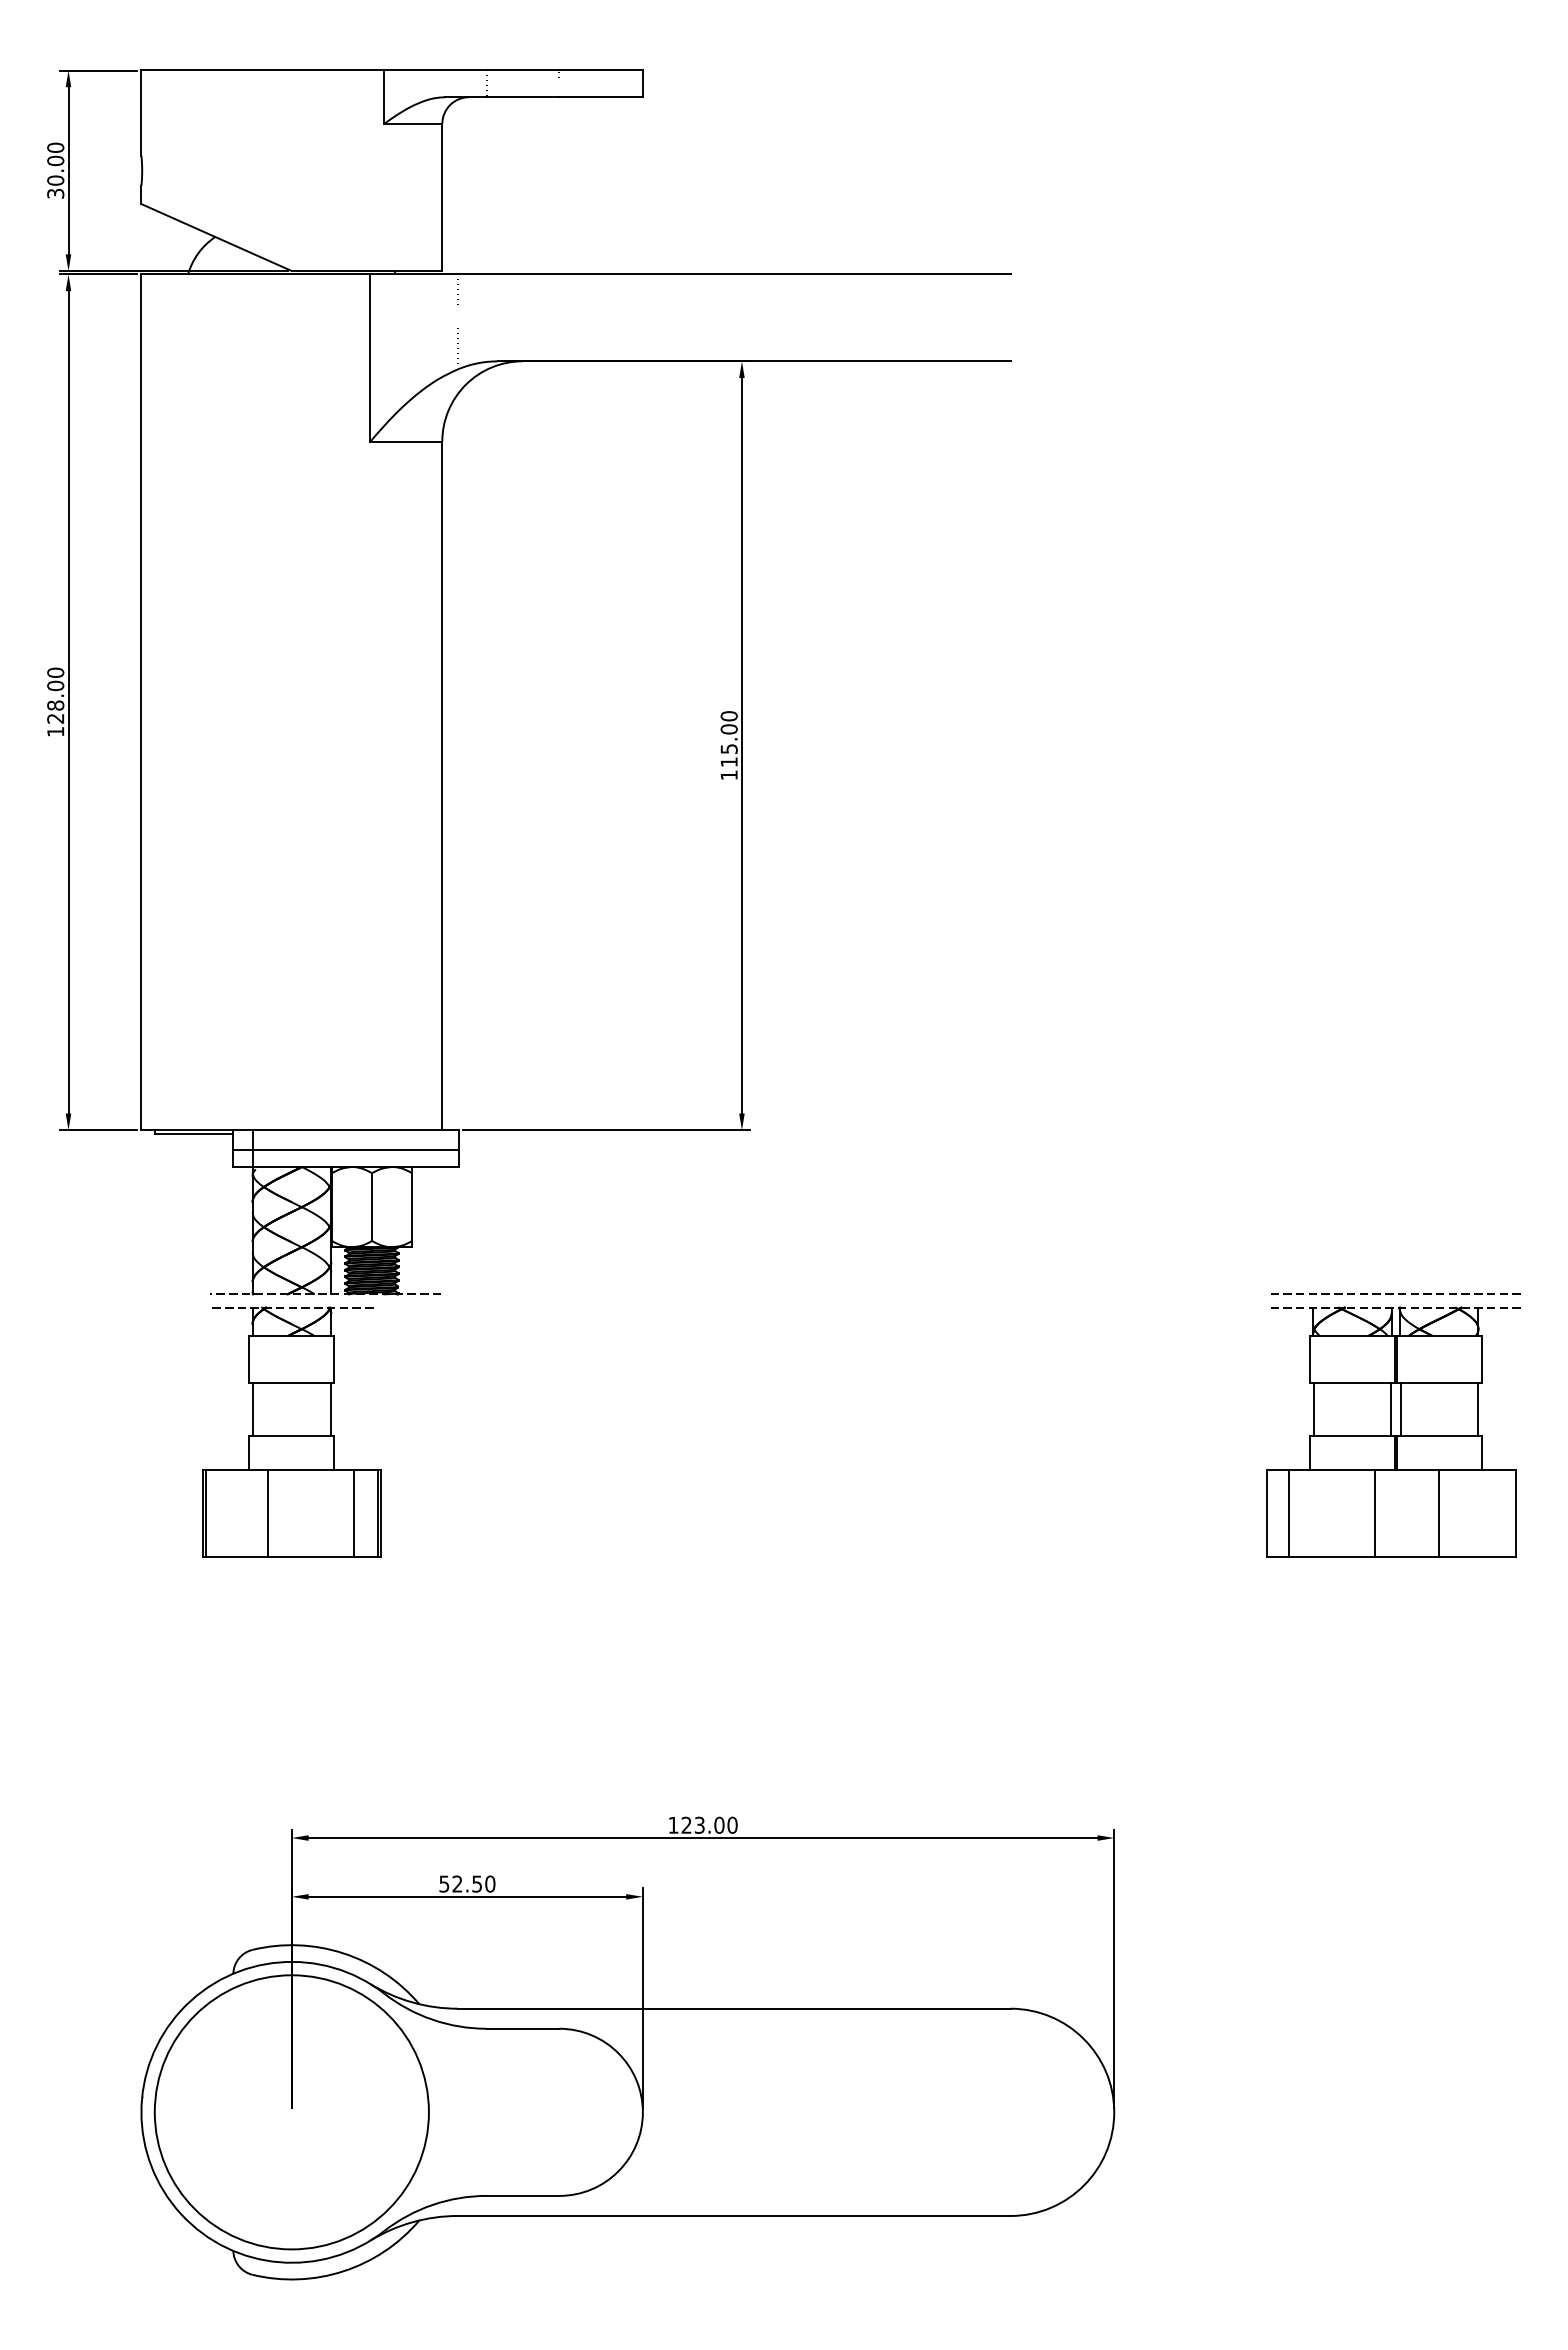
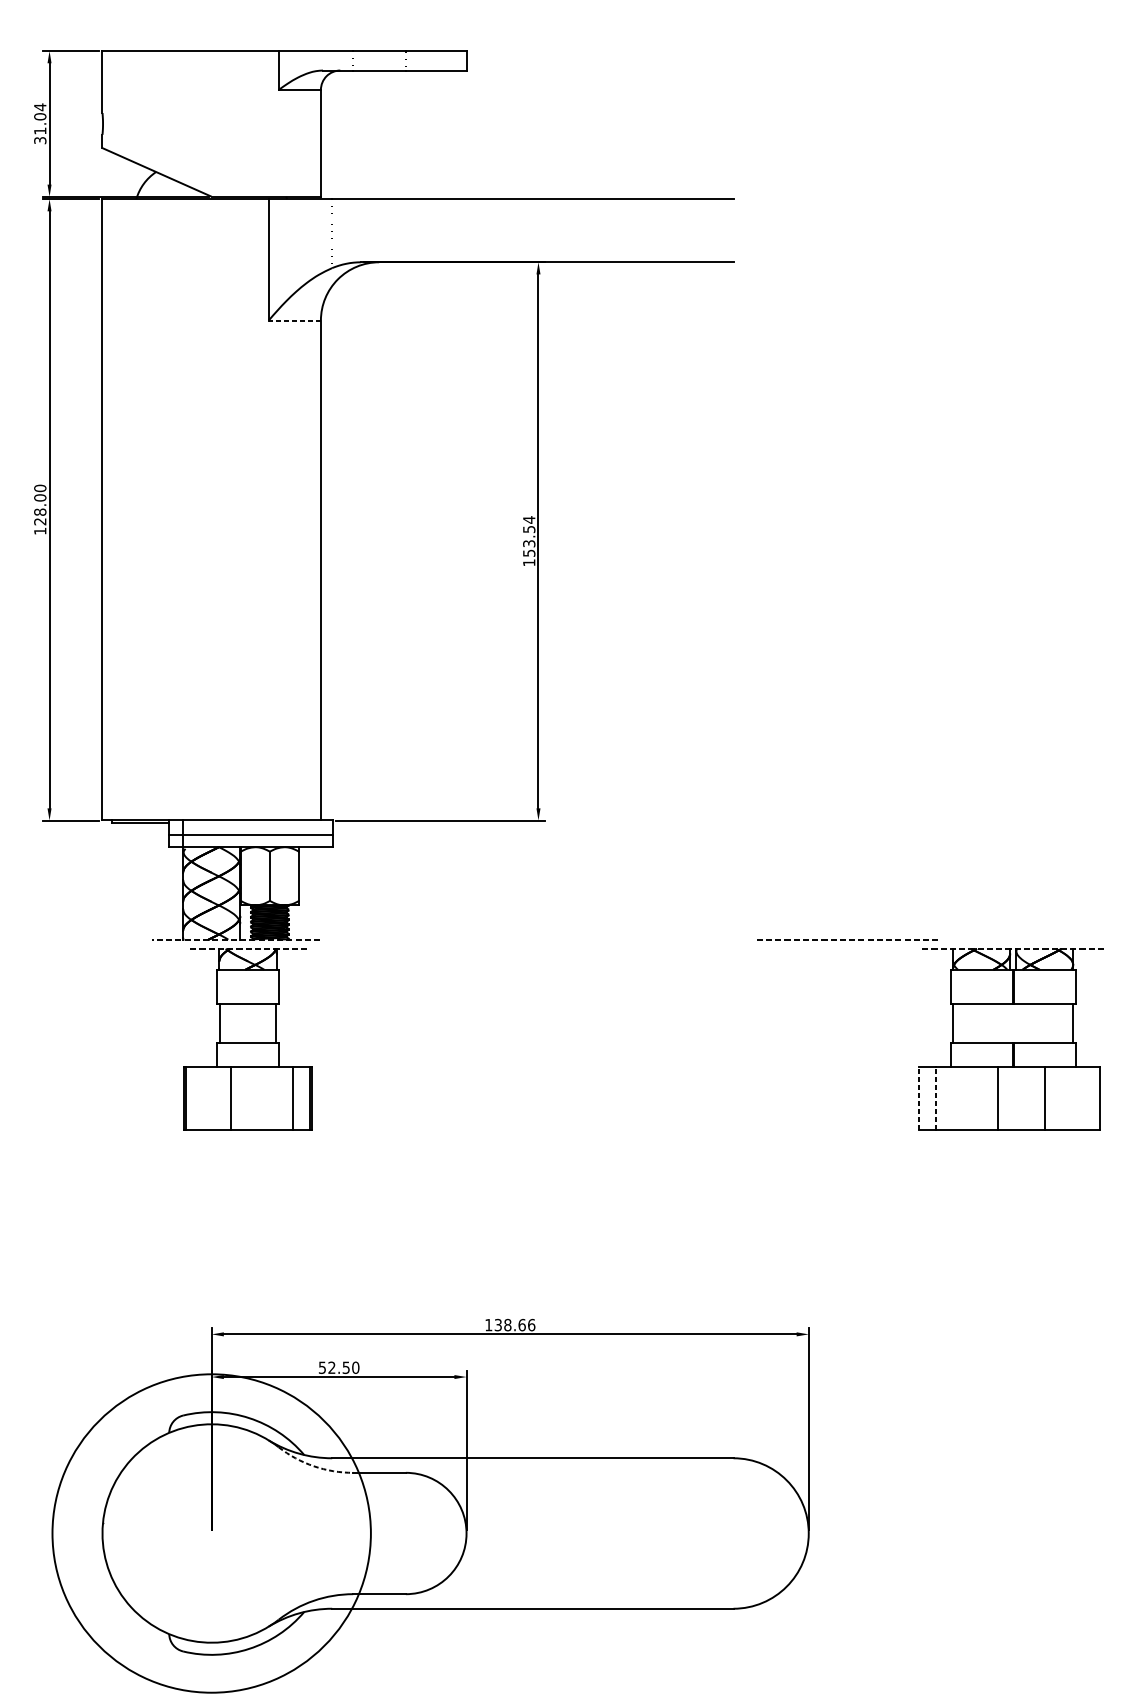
text: (55, 163) -> (40, 118), 30.00 -> 31.04
line: (406, 441) -> (294, 320), solid -> dashed
text: (728, 738) -> (528, 536), 115.00 -> 153.54
line: (1393, 1293) -> (845, 939), moved
line: (1390, 1409) -> (1009, 1023), removed
line: (1400, 1409) -> (1016, 1023), removed
part: (291, 1431) -> (247, 1039), moved
line: (1266, 1512) -> (919, 1098), solid -> dashed
line: (1289, 1512) -> (935, 1098), solid -> dashed
text: (709, 1824) -> (514, 1324), 123.00 -> 138.66
arc: (432, 2019) -> (313, 1466), solid -> dashed
circle: (291, 2112) -> (211, 1533), size x1.6

